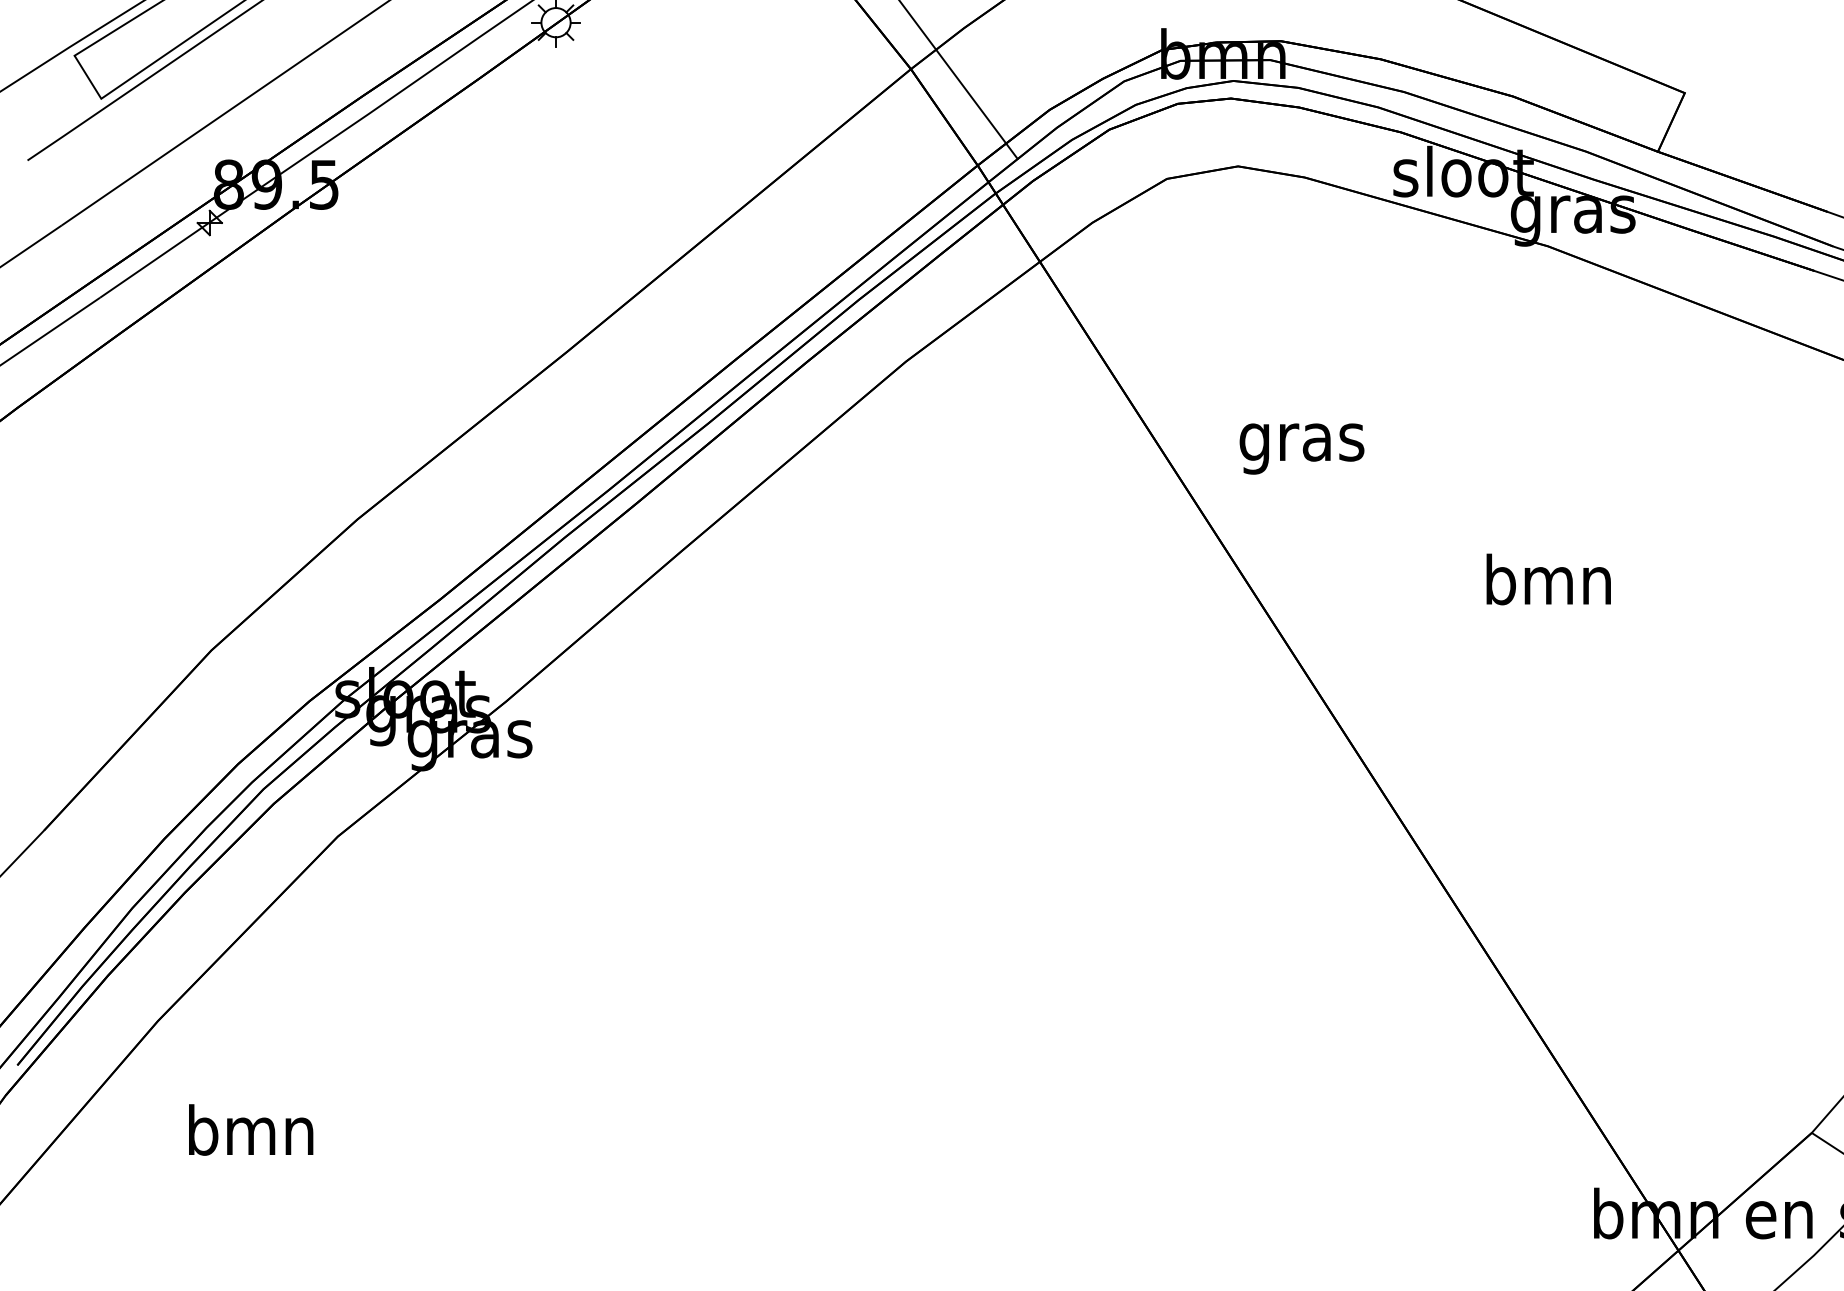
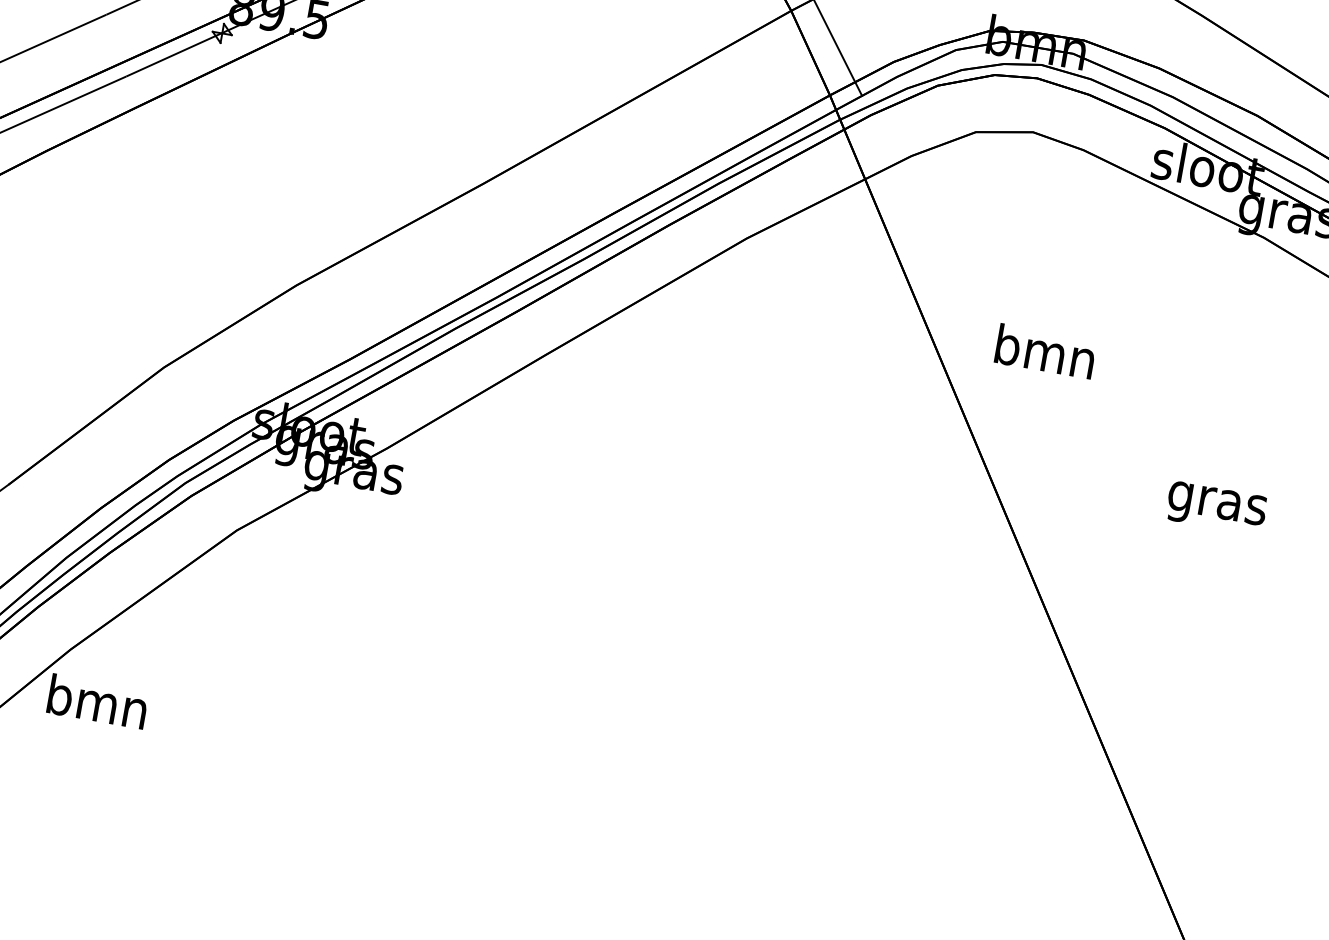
text: (1301, 442) -> (1044, 356), gras -> bmn
text: (1548, 585) -> (1217, 502), bmn -> gras
text: (251, 1129) -> (98, 701), moved

